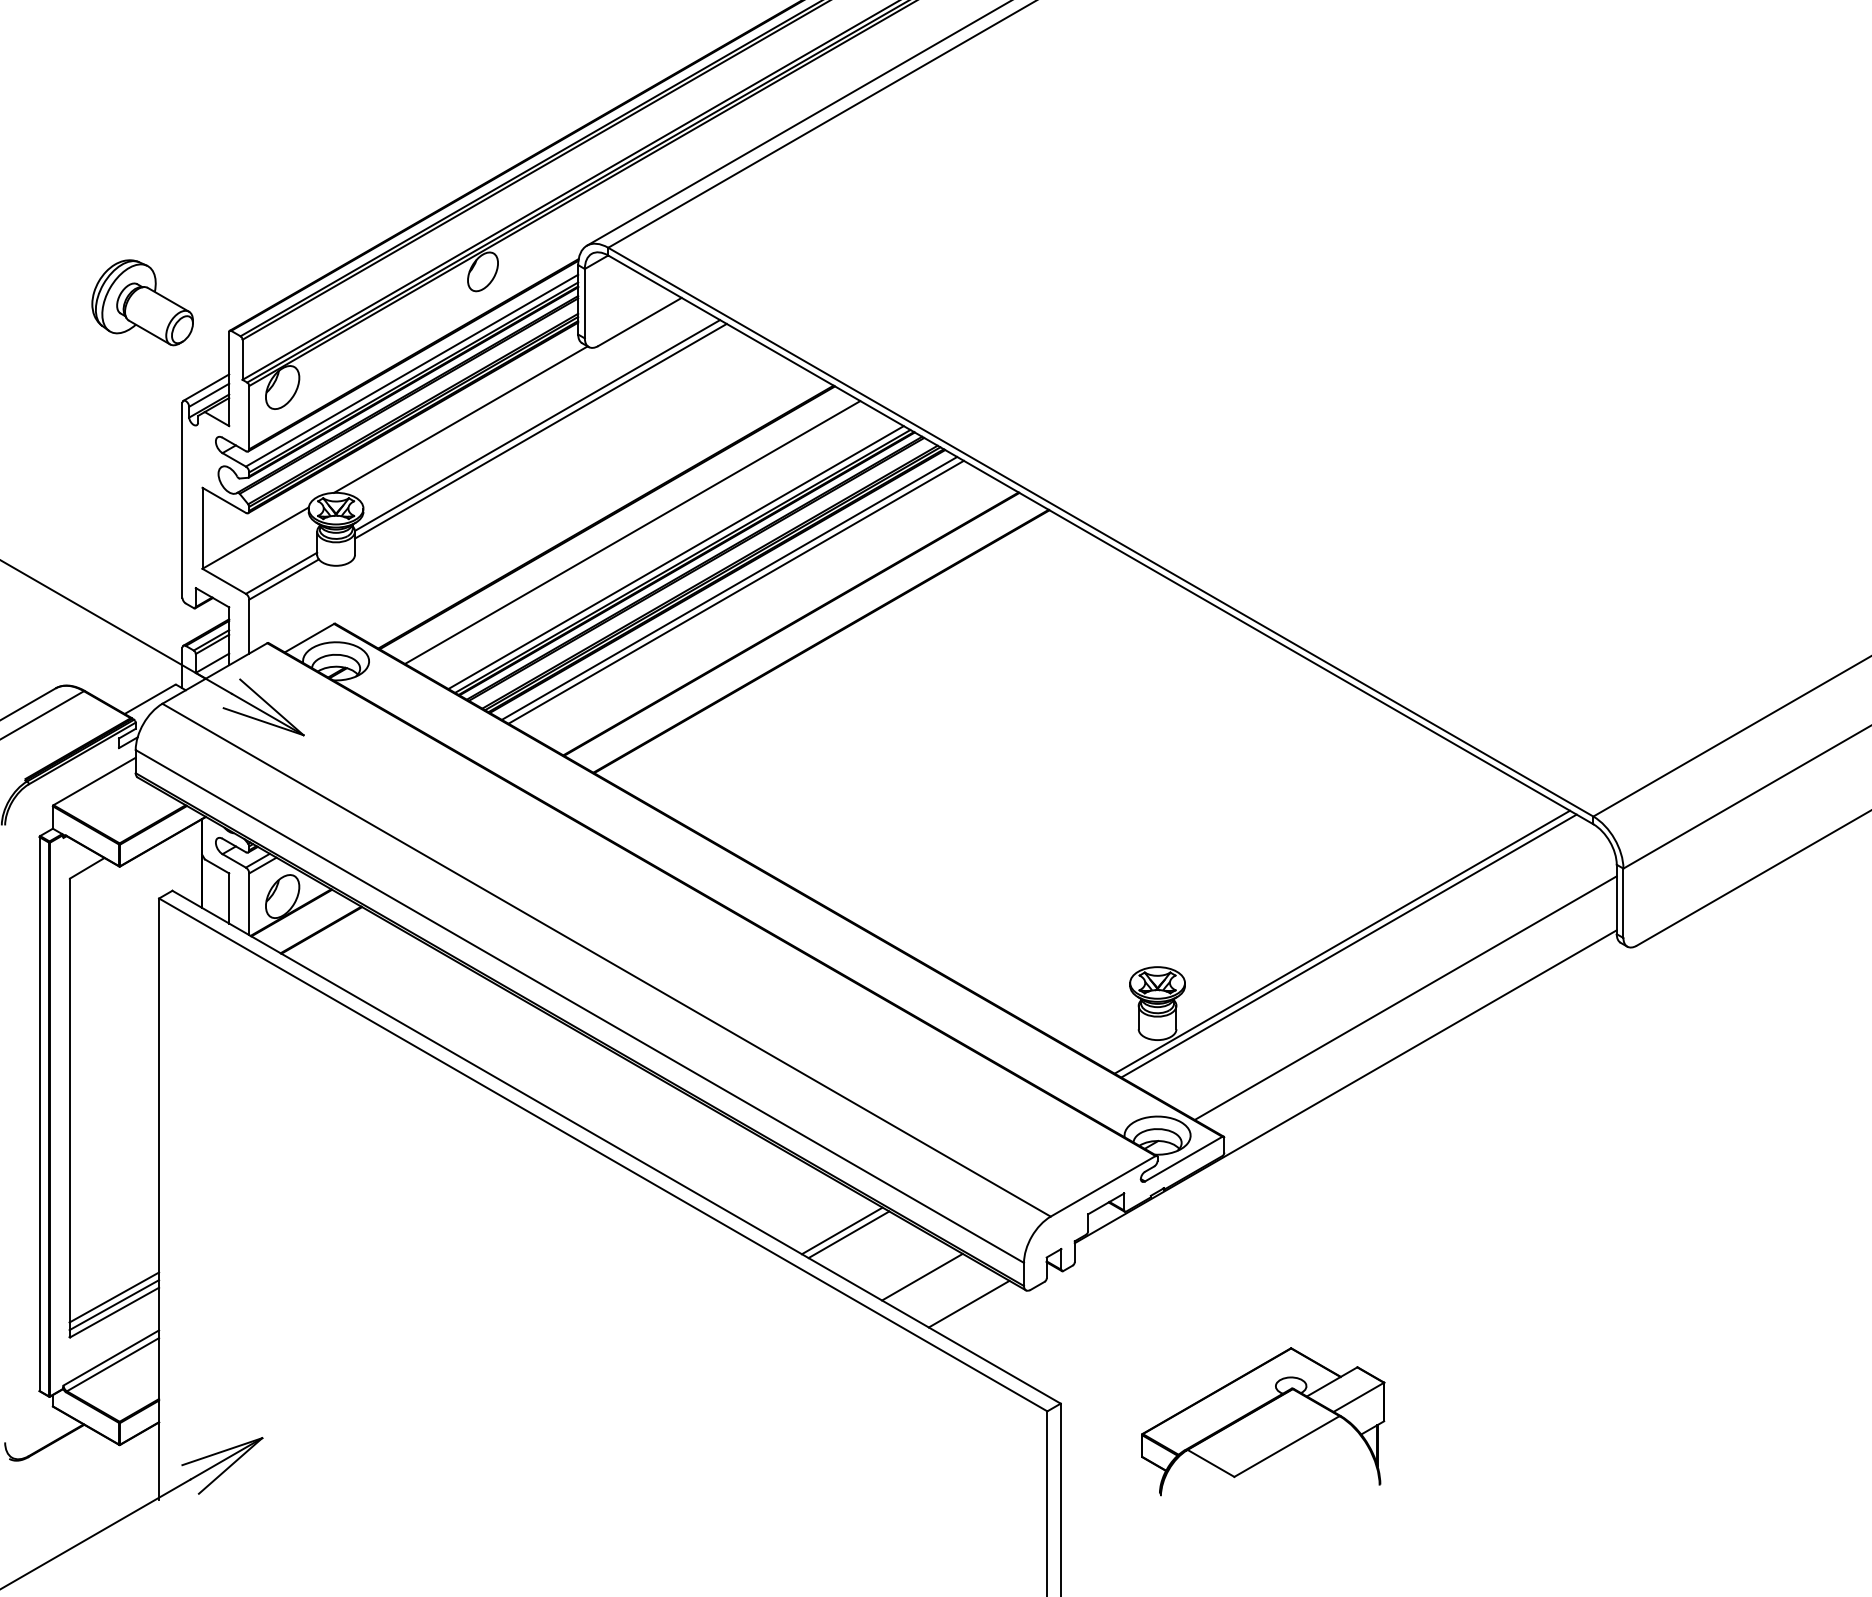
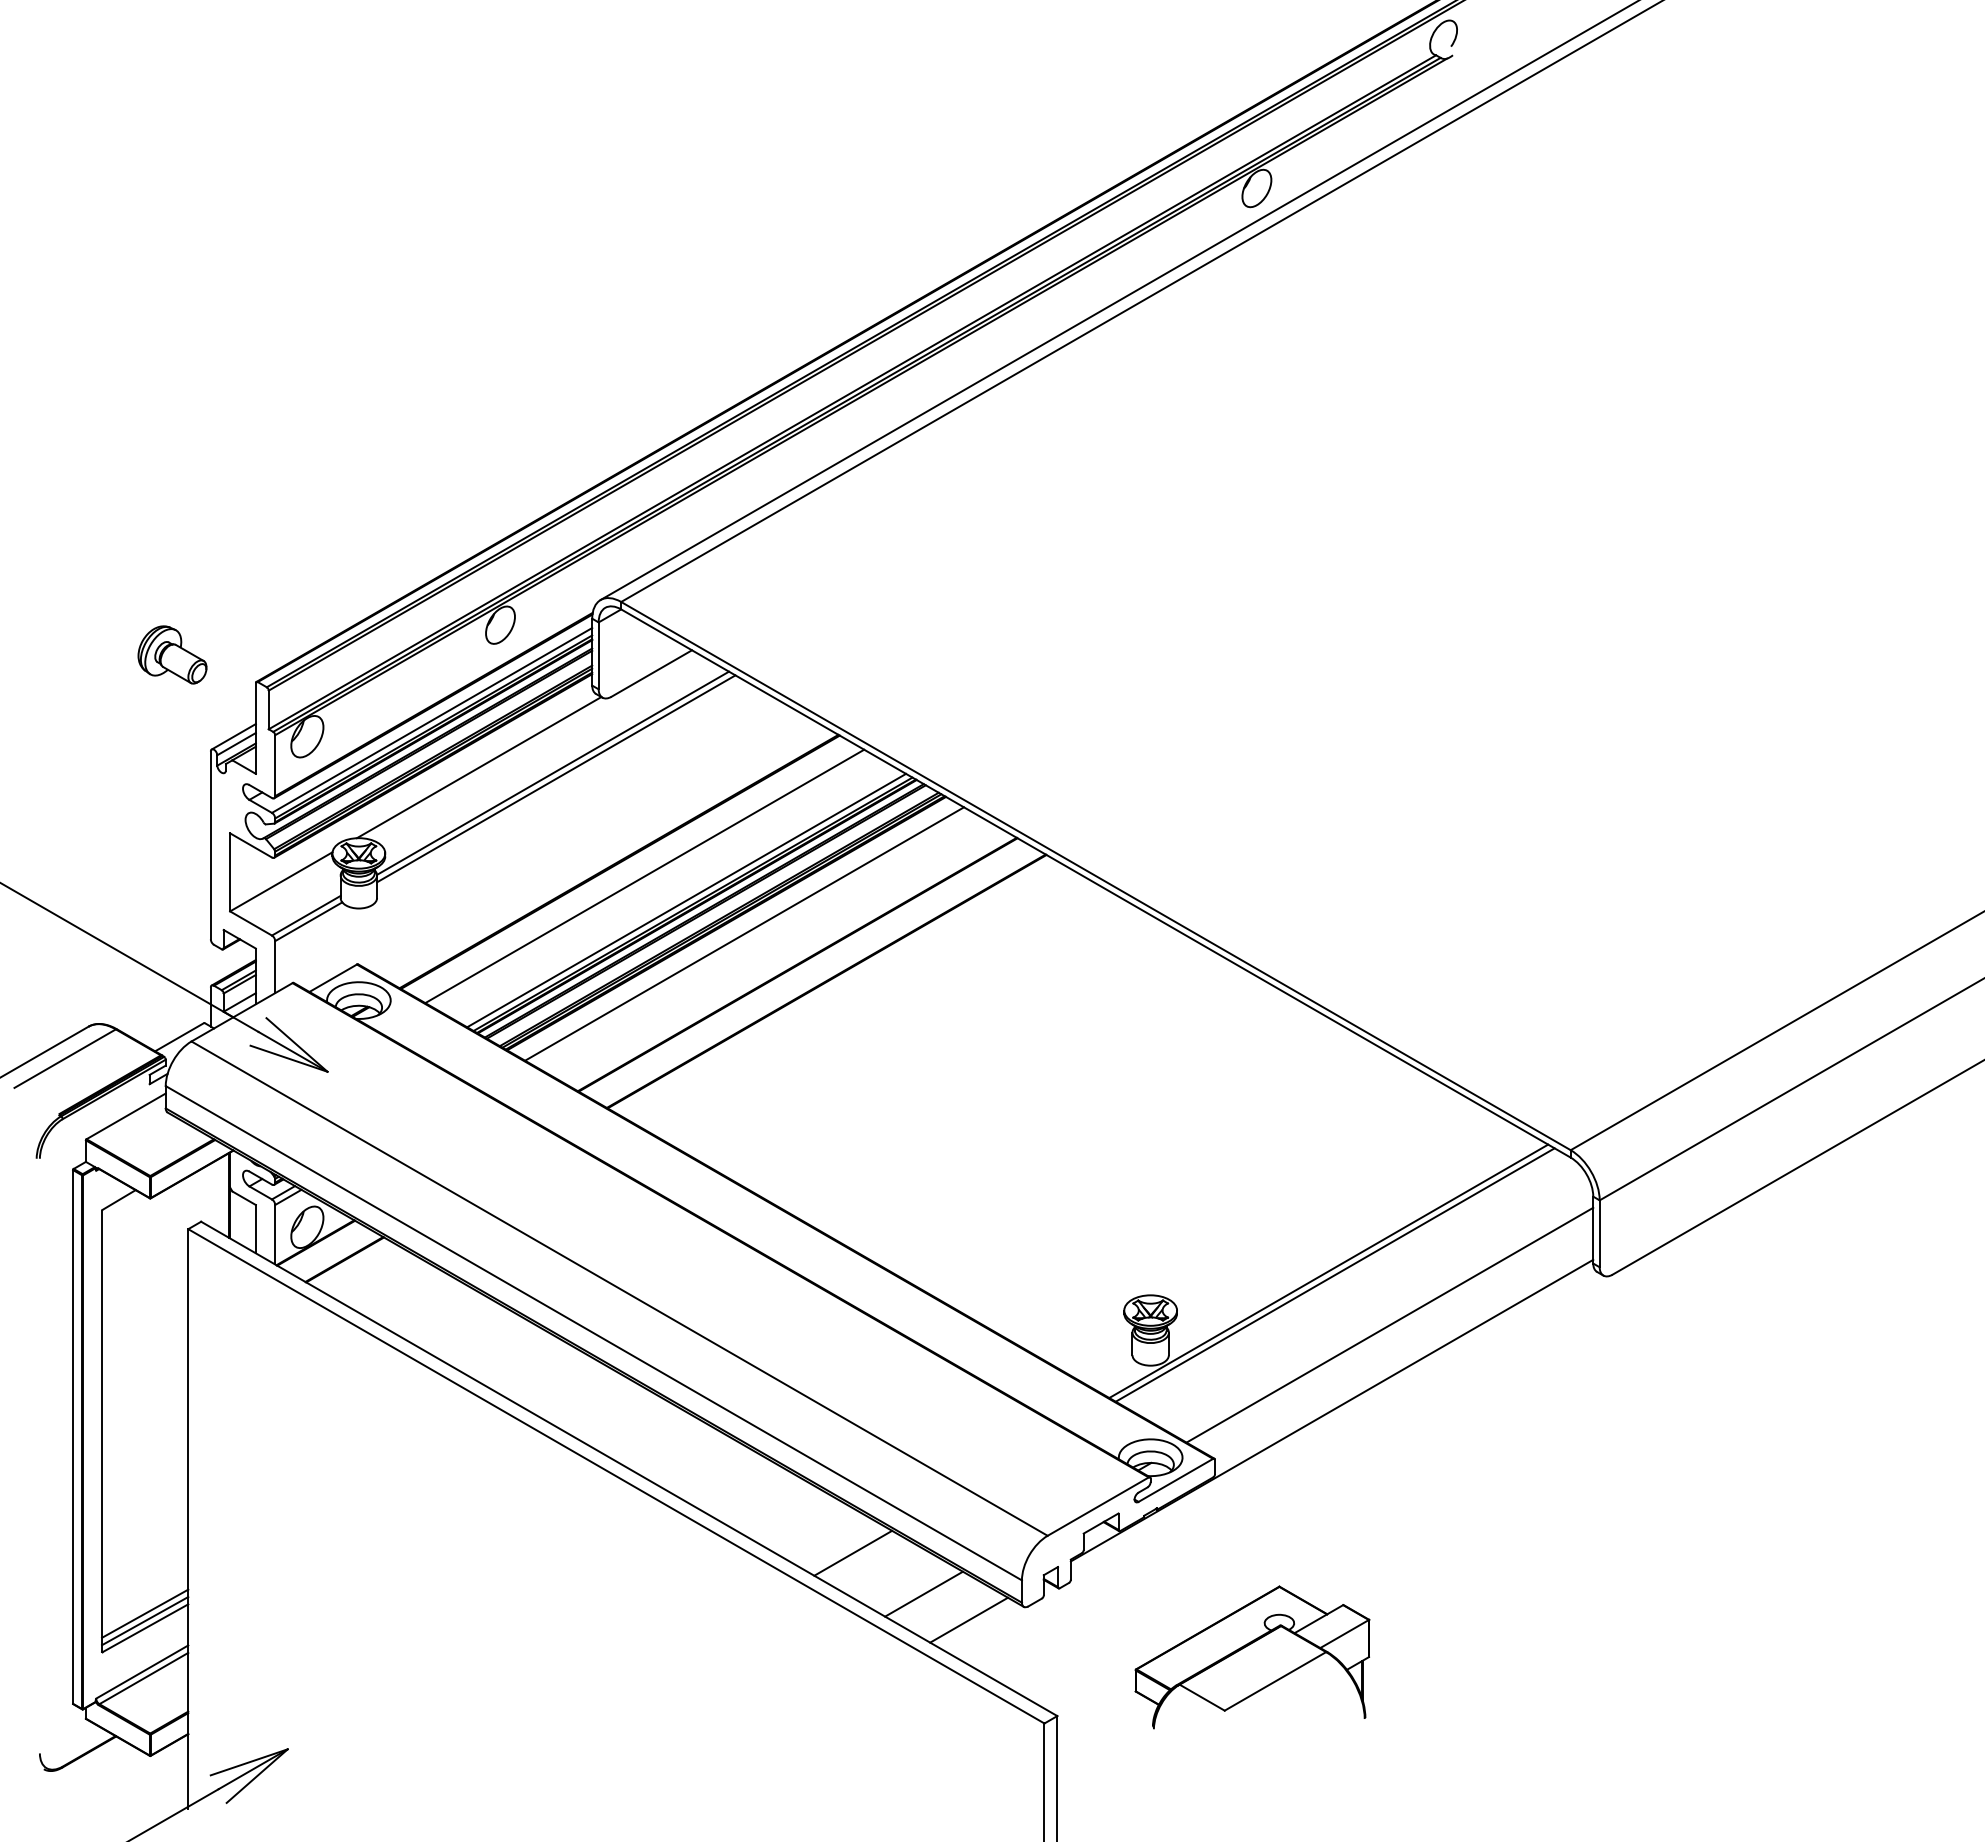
part: (142, 302) -> (172, 654), size x0.7
line: (728, 588) -> (737, 930), removed
line: (841, 1230) -> (846, 1549), removed
part: (1263, 1421) -> (1252, 1657), moved

